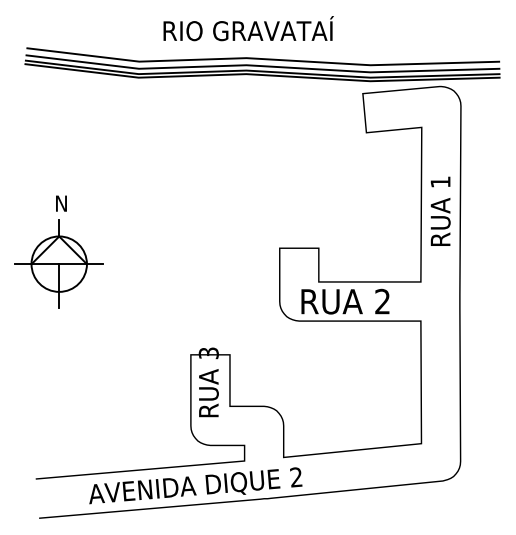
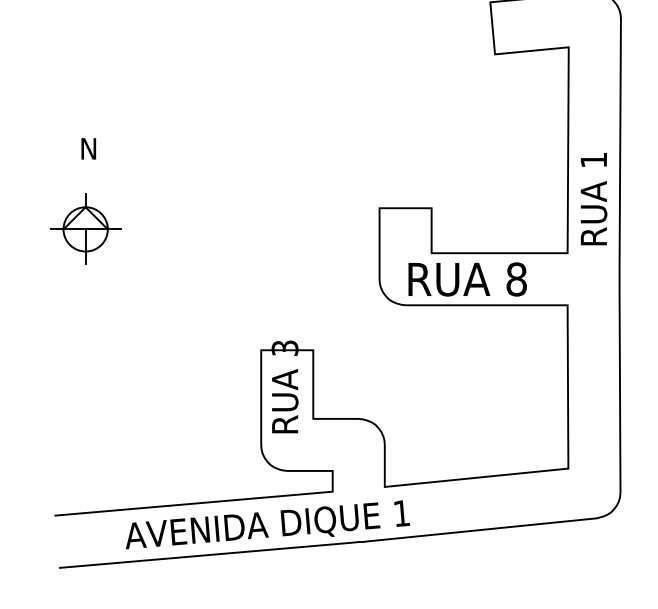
text: (440, 210) -> (593, 197), moved
part: (58, 263) -> (84, 228), size x0.6
text: (382, 301) -> (516, 279), 2 -> 8
text: (296, 477) -> (401, 513), 2 -> 1

